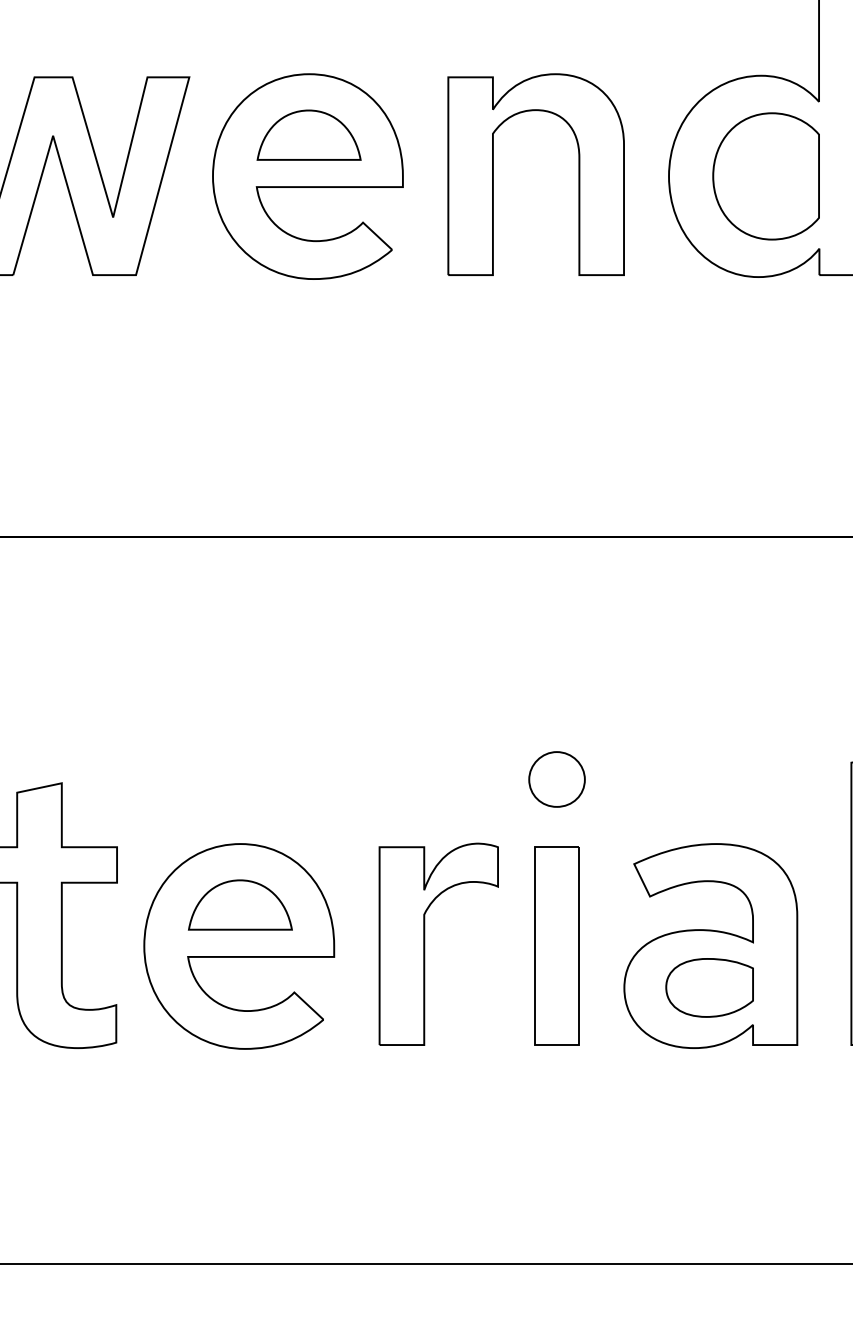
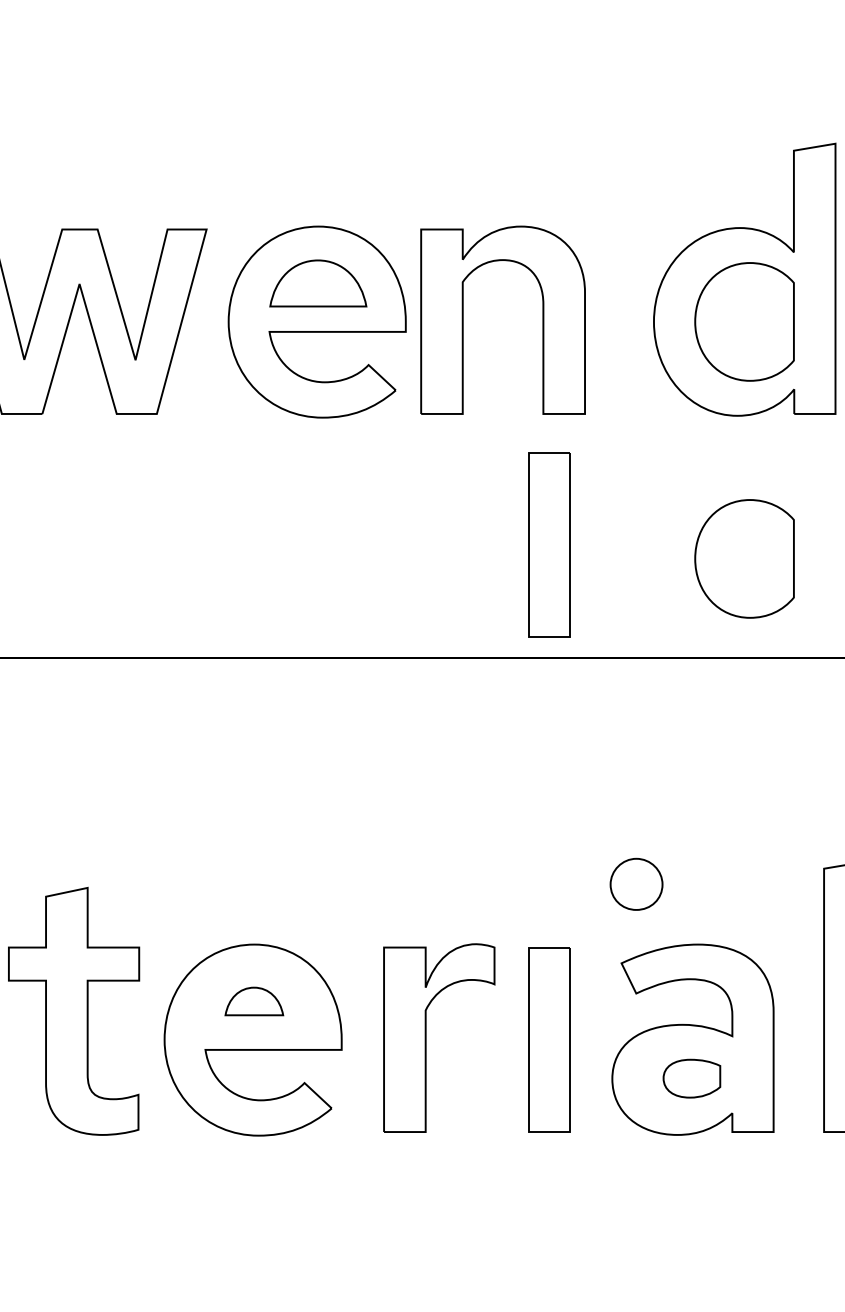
part: (493, 173) -> (463, 319), moved
part: (556, 415) -> (549, 544), added
part: (766, 430) -> (744, 558), added
part: (556, 778) -> (636, 883), moved
part: (240, 905) -> (254, 1001), size x0.6
part: (709, 987) -> (691, 1078), size x0.7

